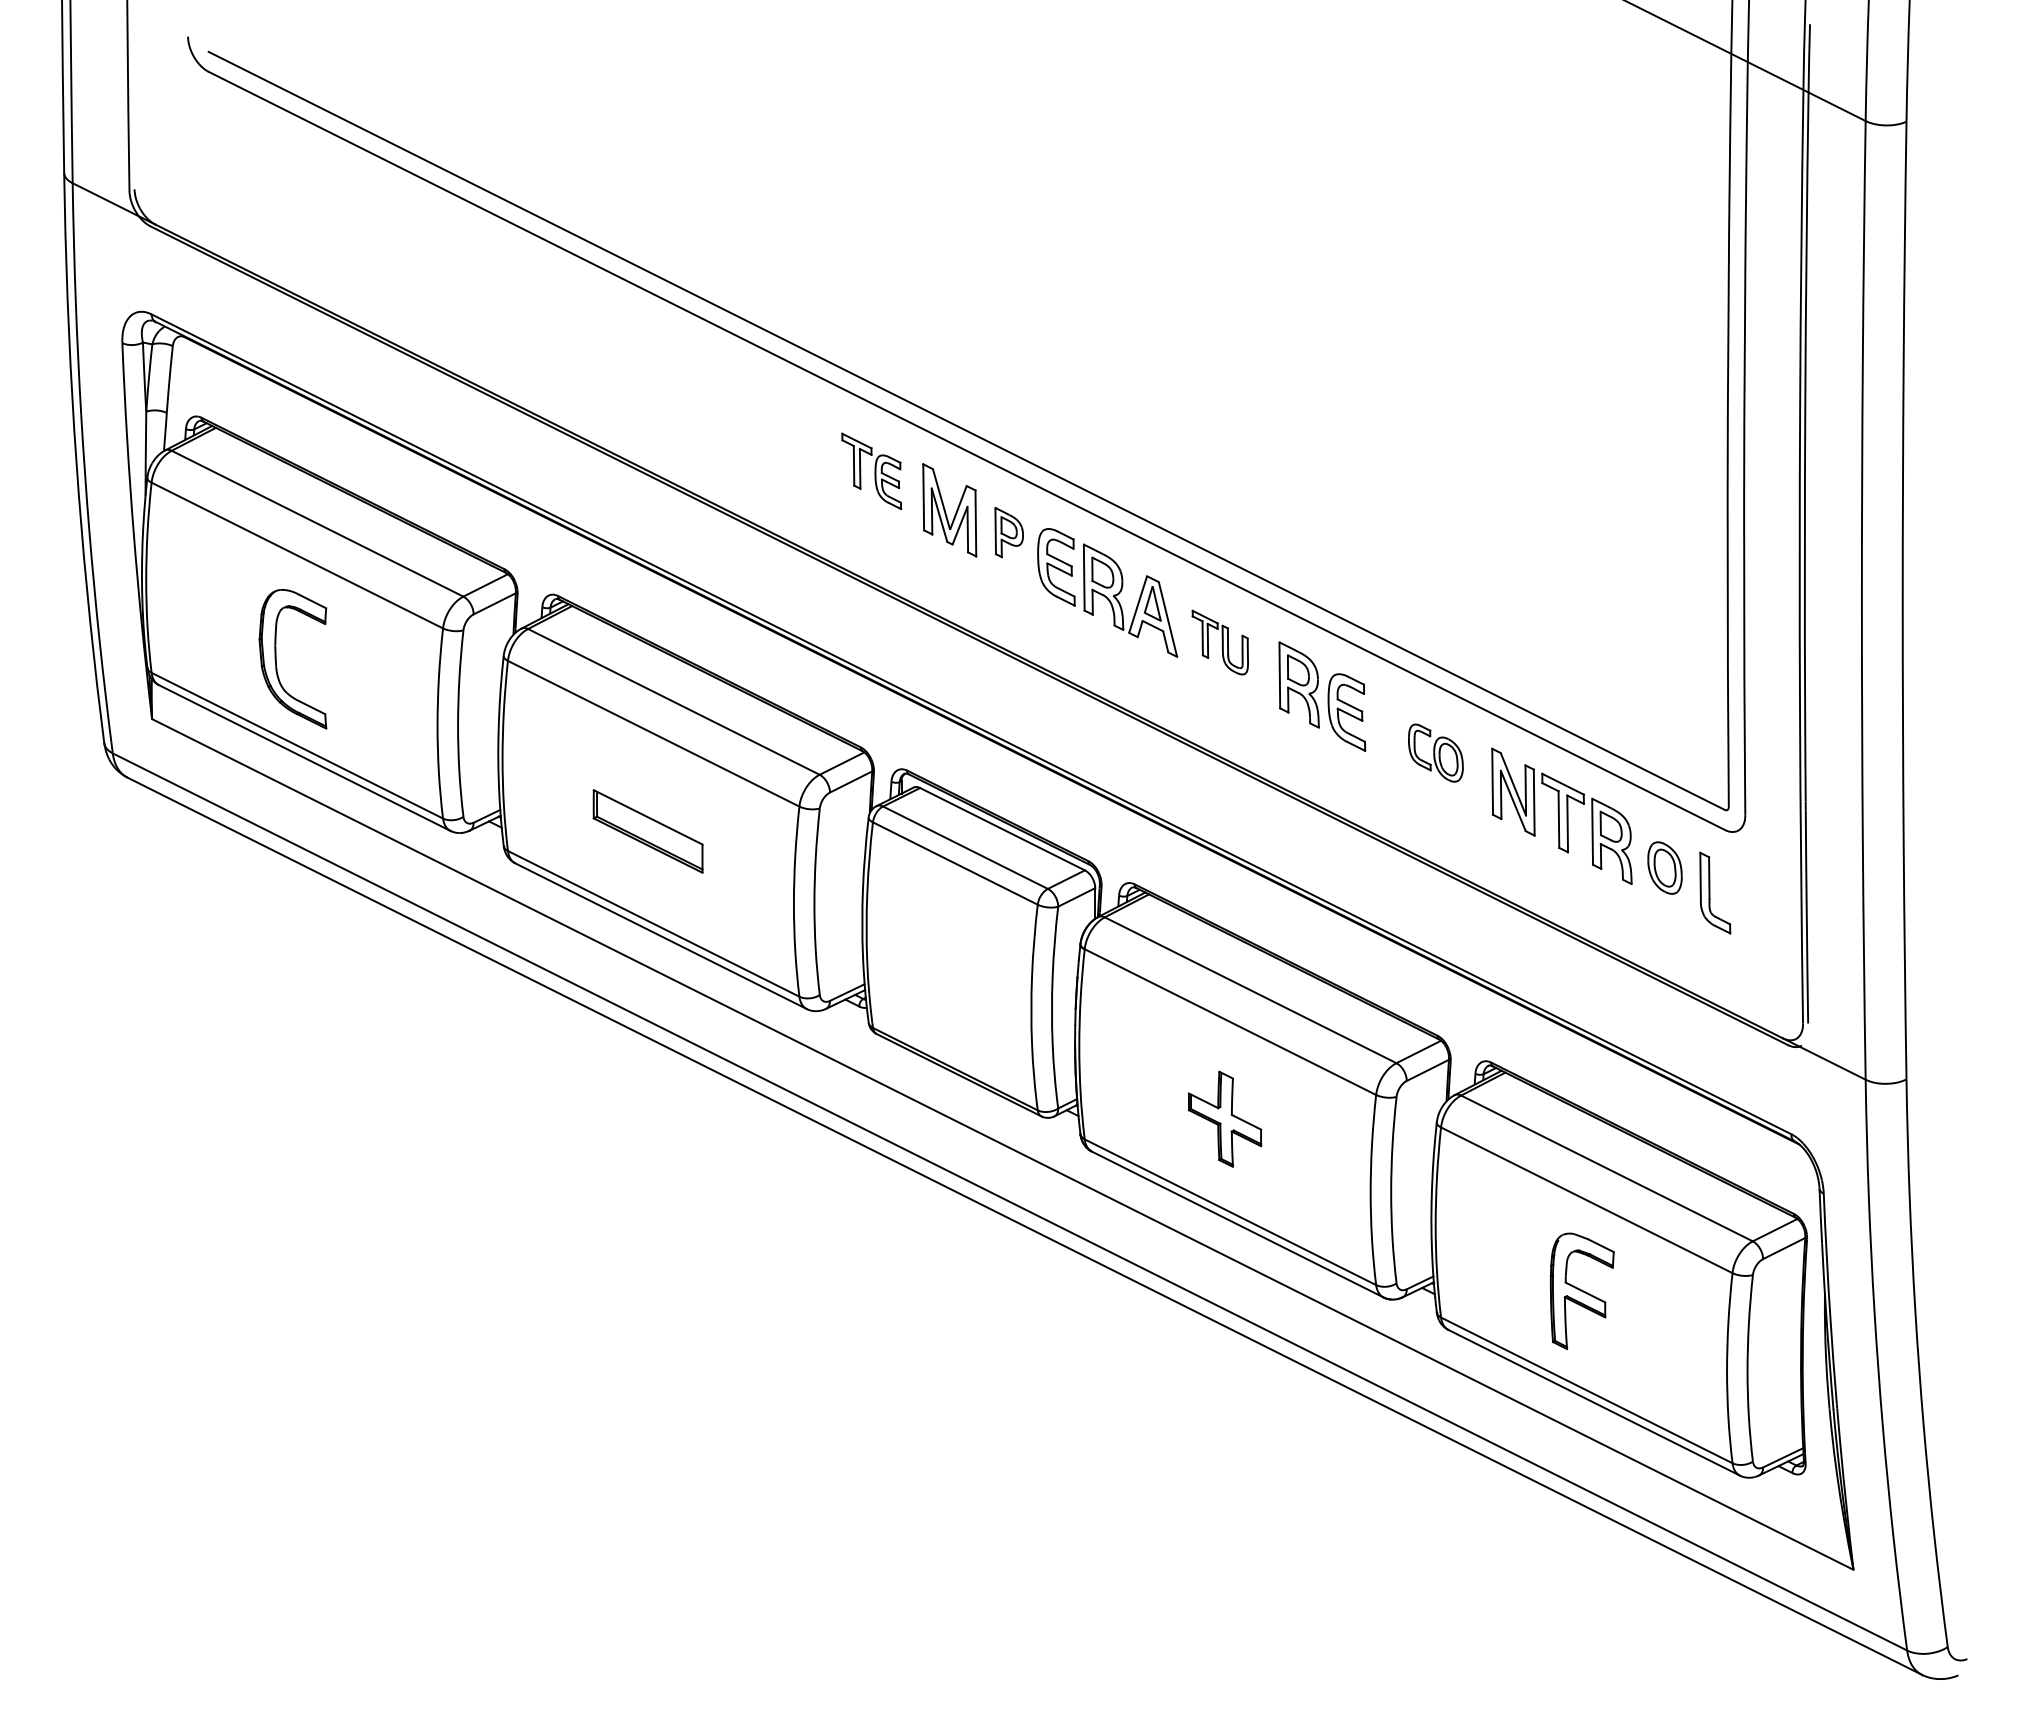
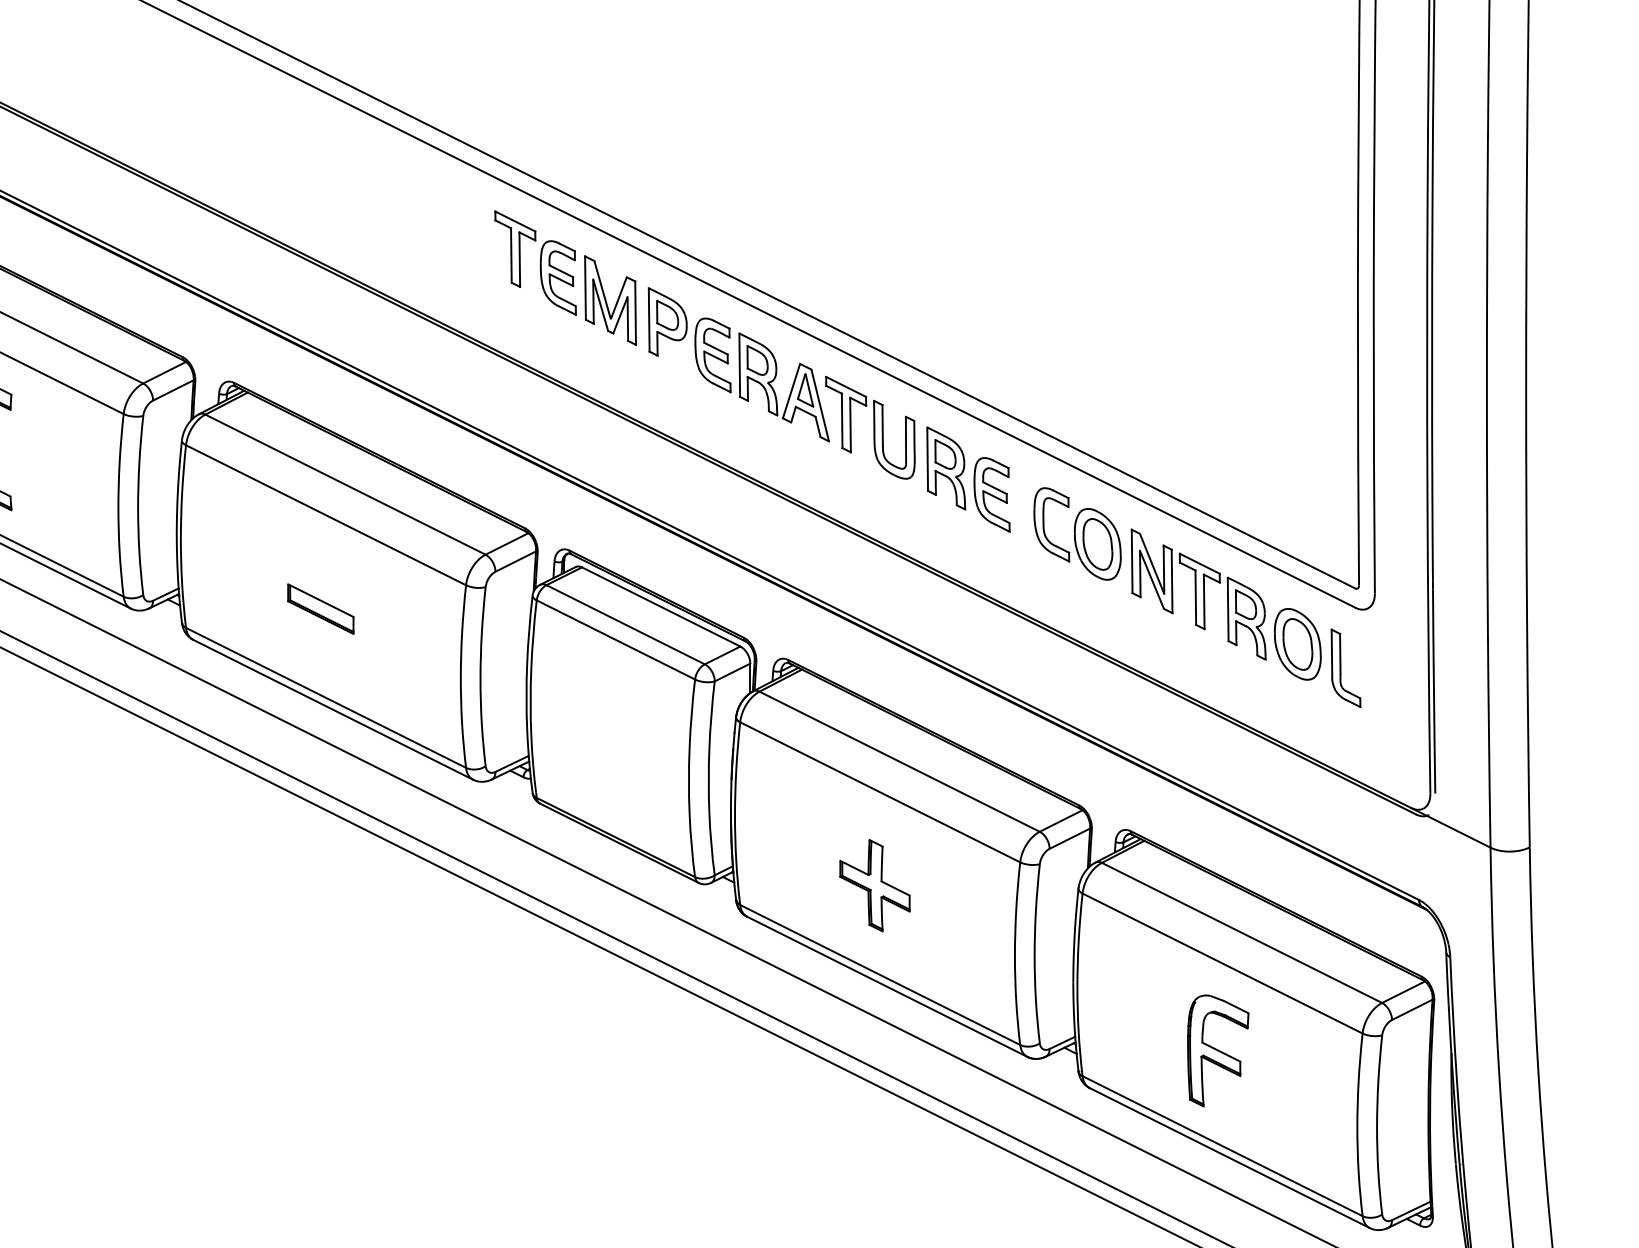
part: (871, 471) -> (535, 263), size x1.43
part: (1008, 532) -> (666, 321), size x1.43
part: (1220, 642) -> (870, 427), size x1.67
part: (1435, 752) -> (1077, 533), size x1.67
part: (648, 831) -> (321, 609), size x0.62
part: (1664, 867) -> (1297, 643), size x1.43

